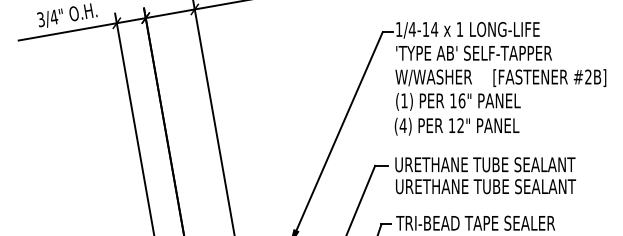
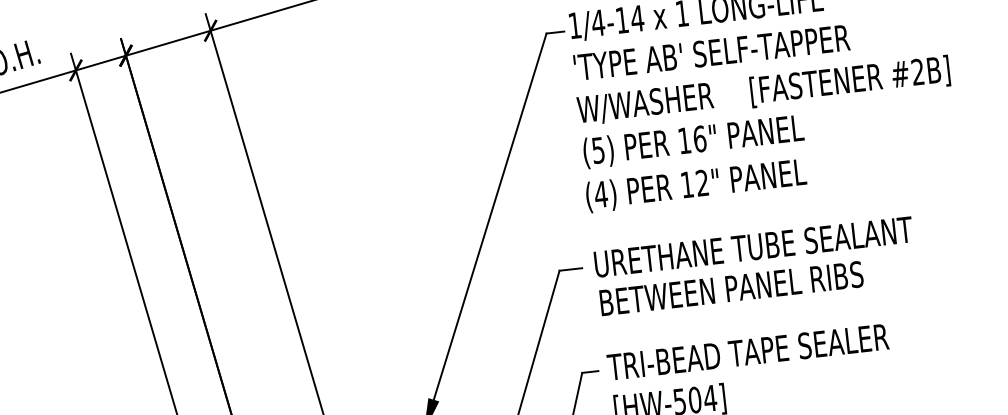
text: (404, 100) -> (598, 149), (1) -> (5)
text: (486, 186) -> (759, 285), URETHANE TUBE SEALANT -> BETWEEN PANEL RIBS

